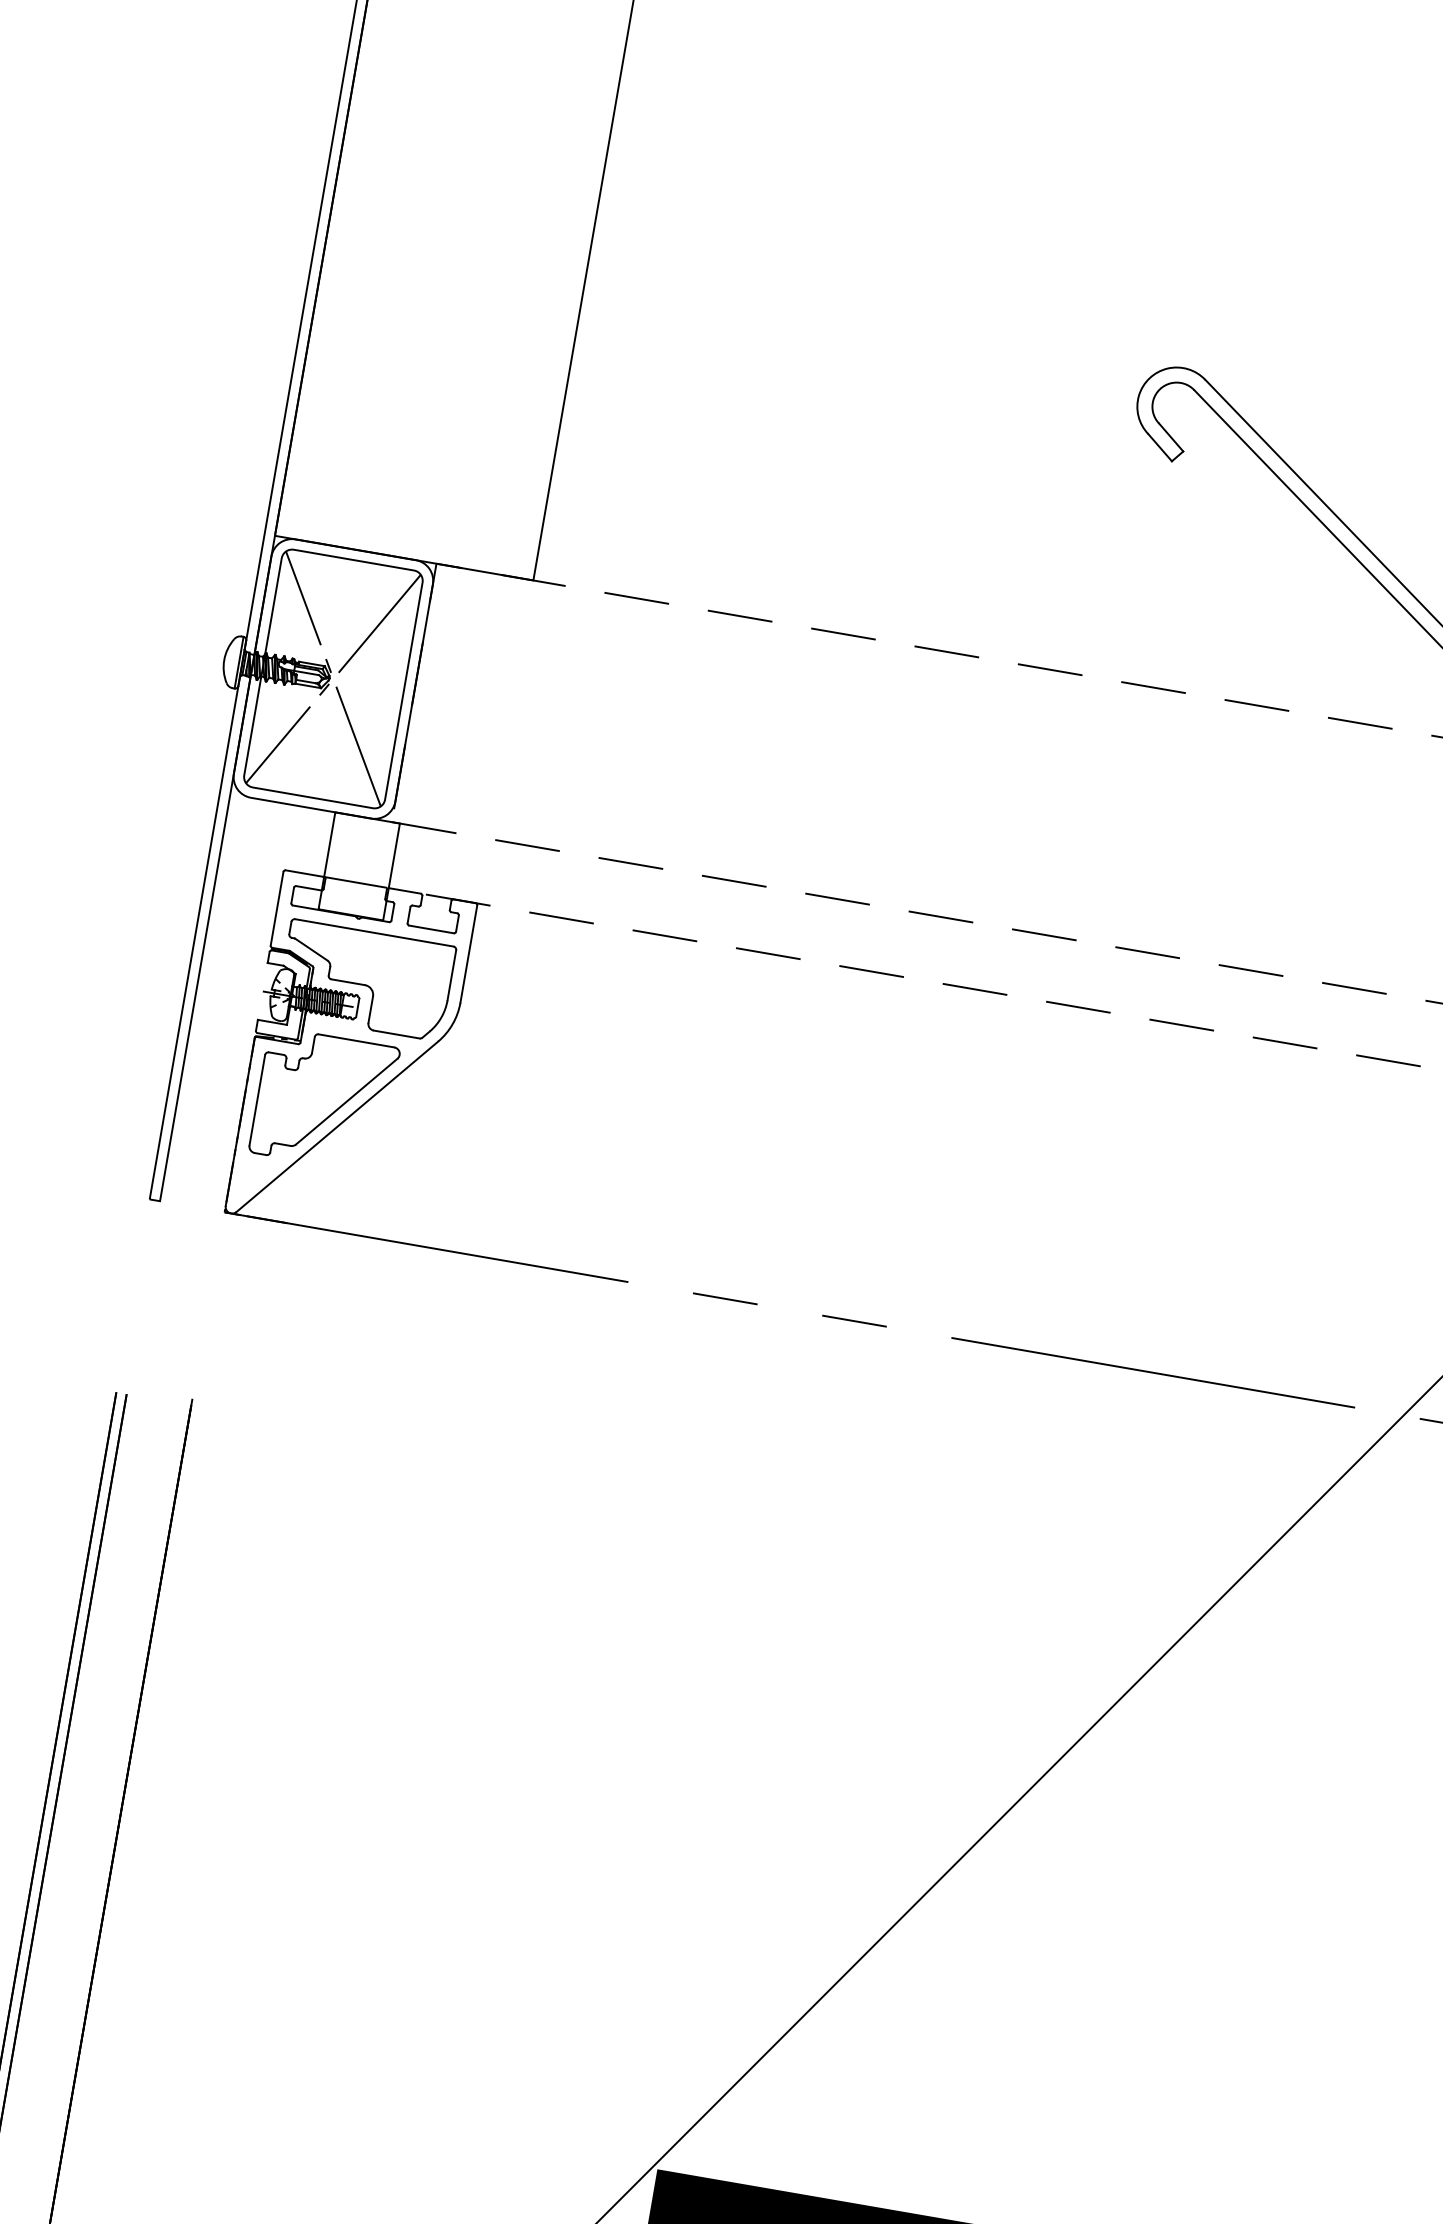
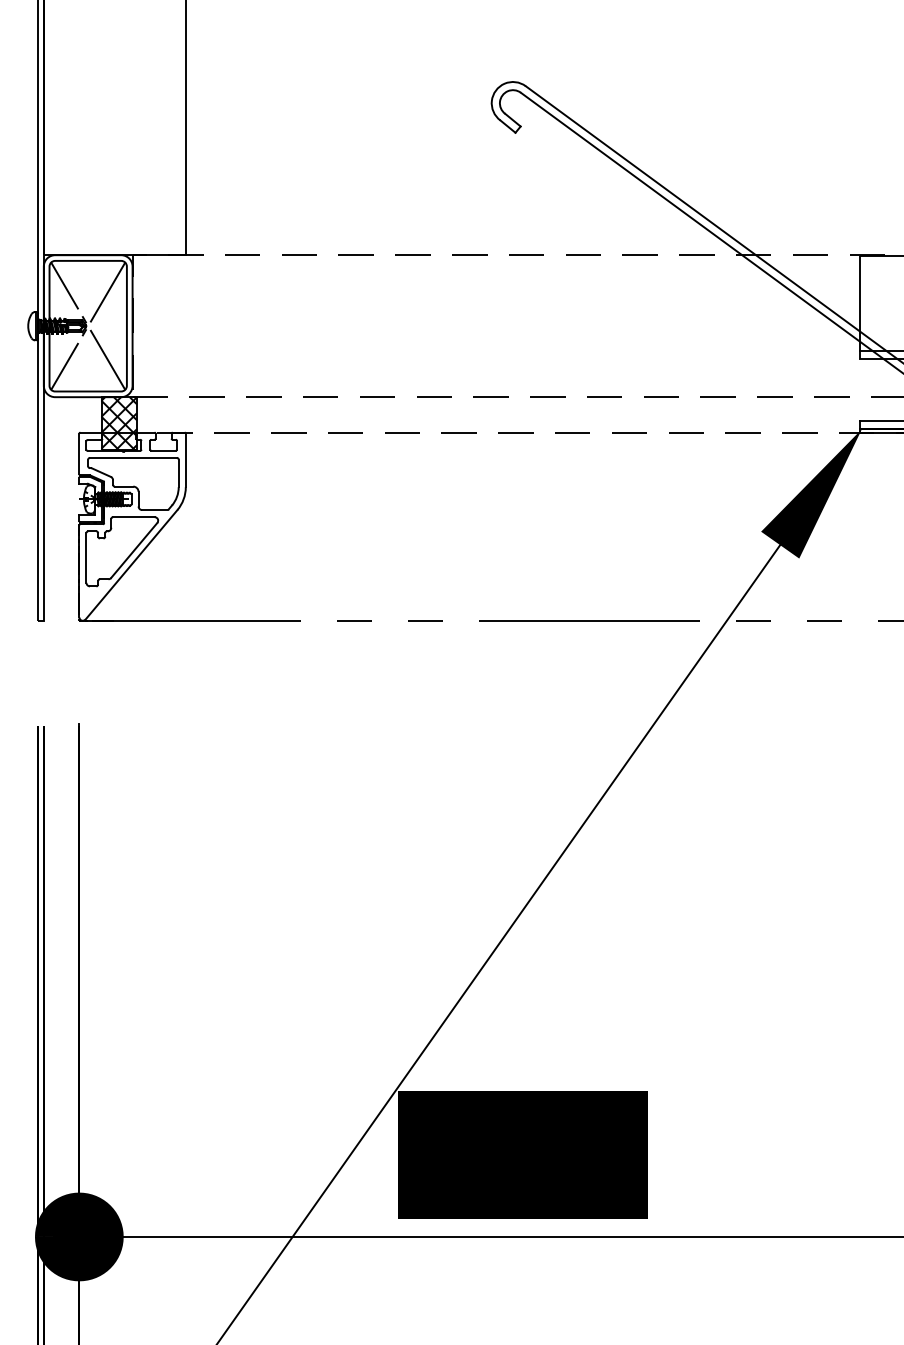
hatch: (359, 865) -> (119, 423), added

